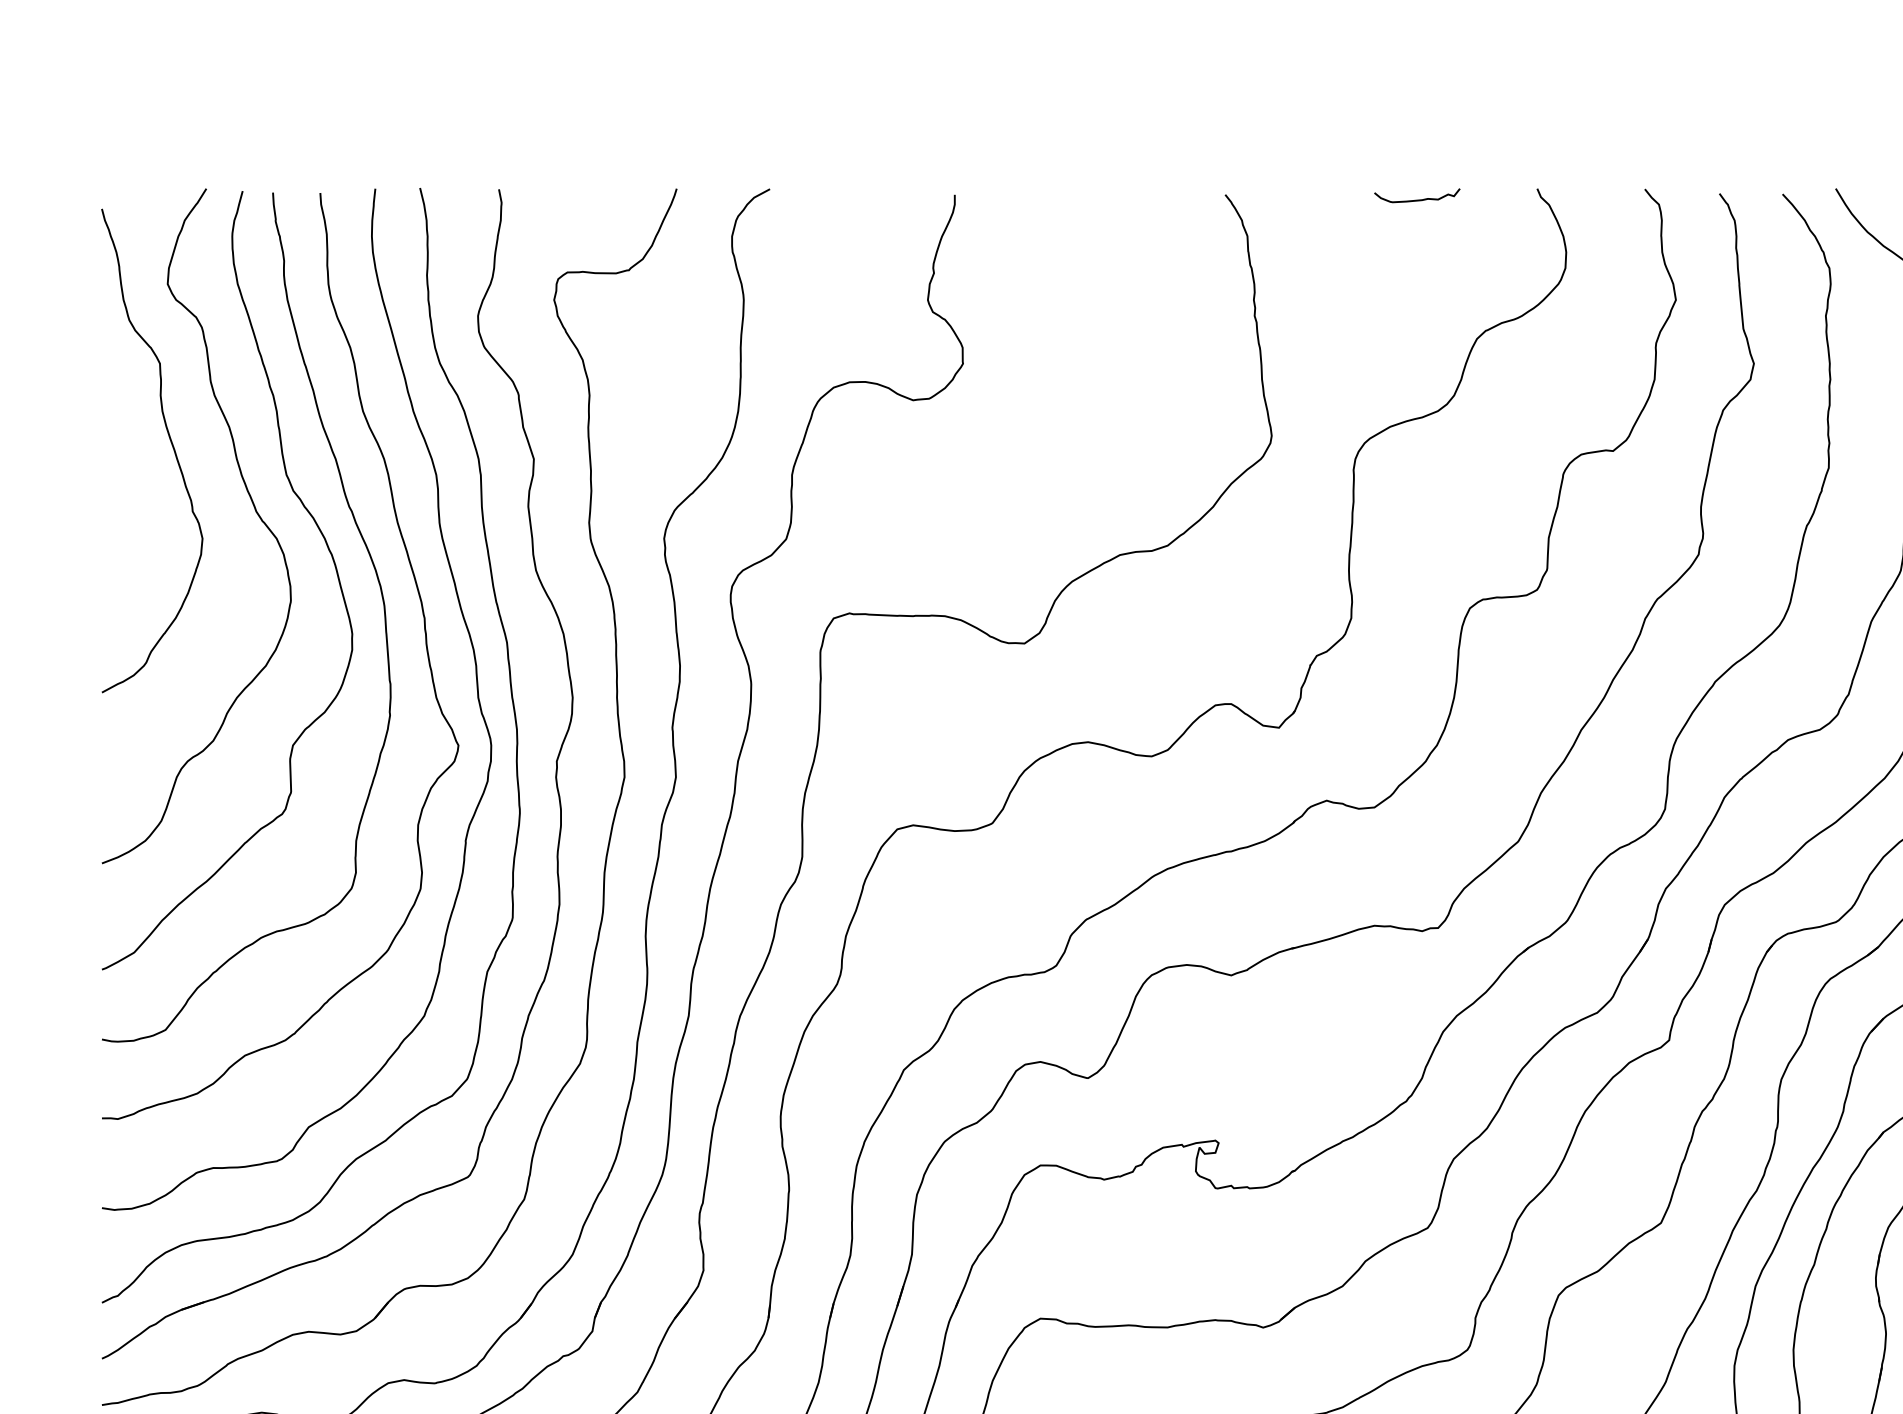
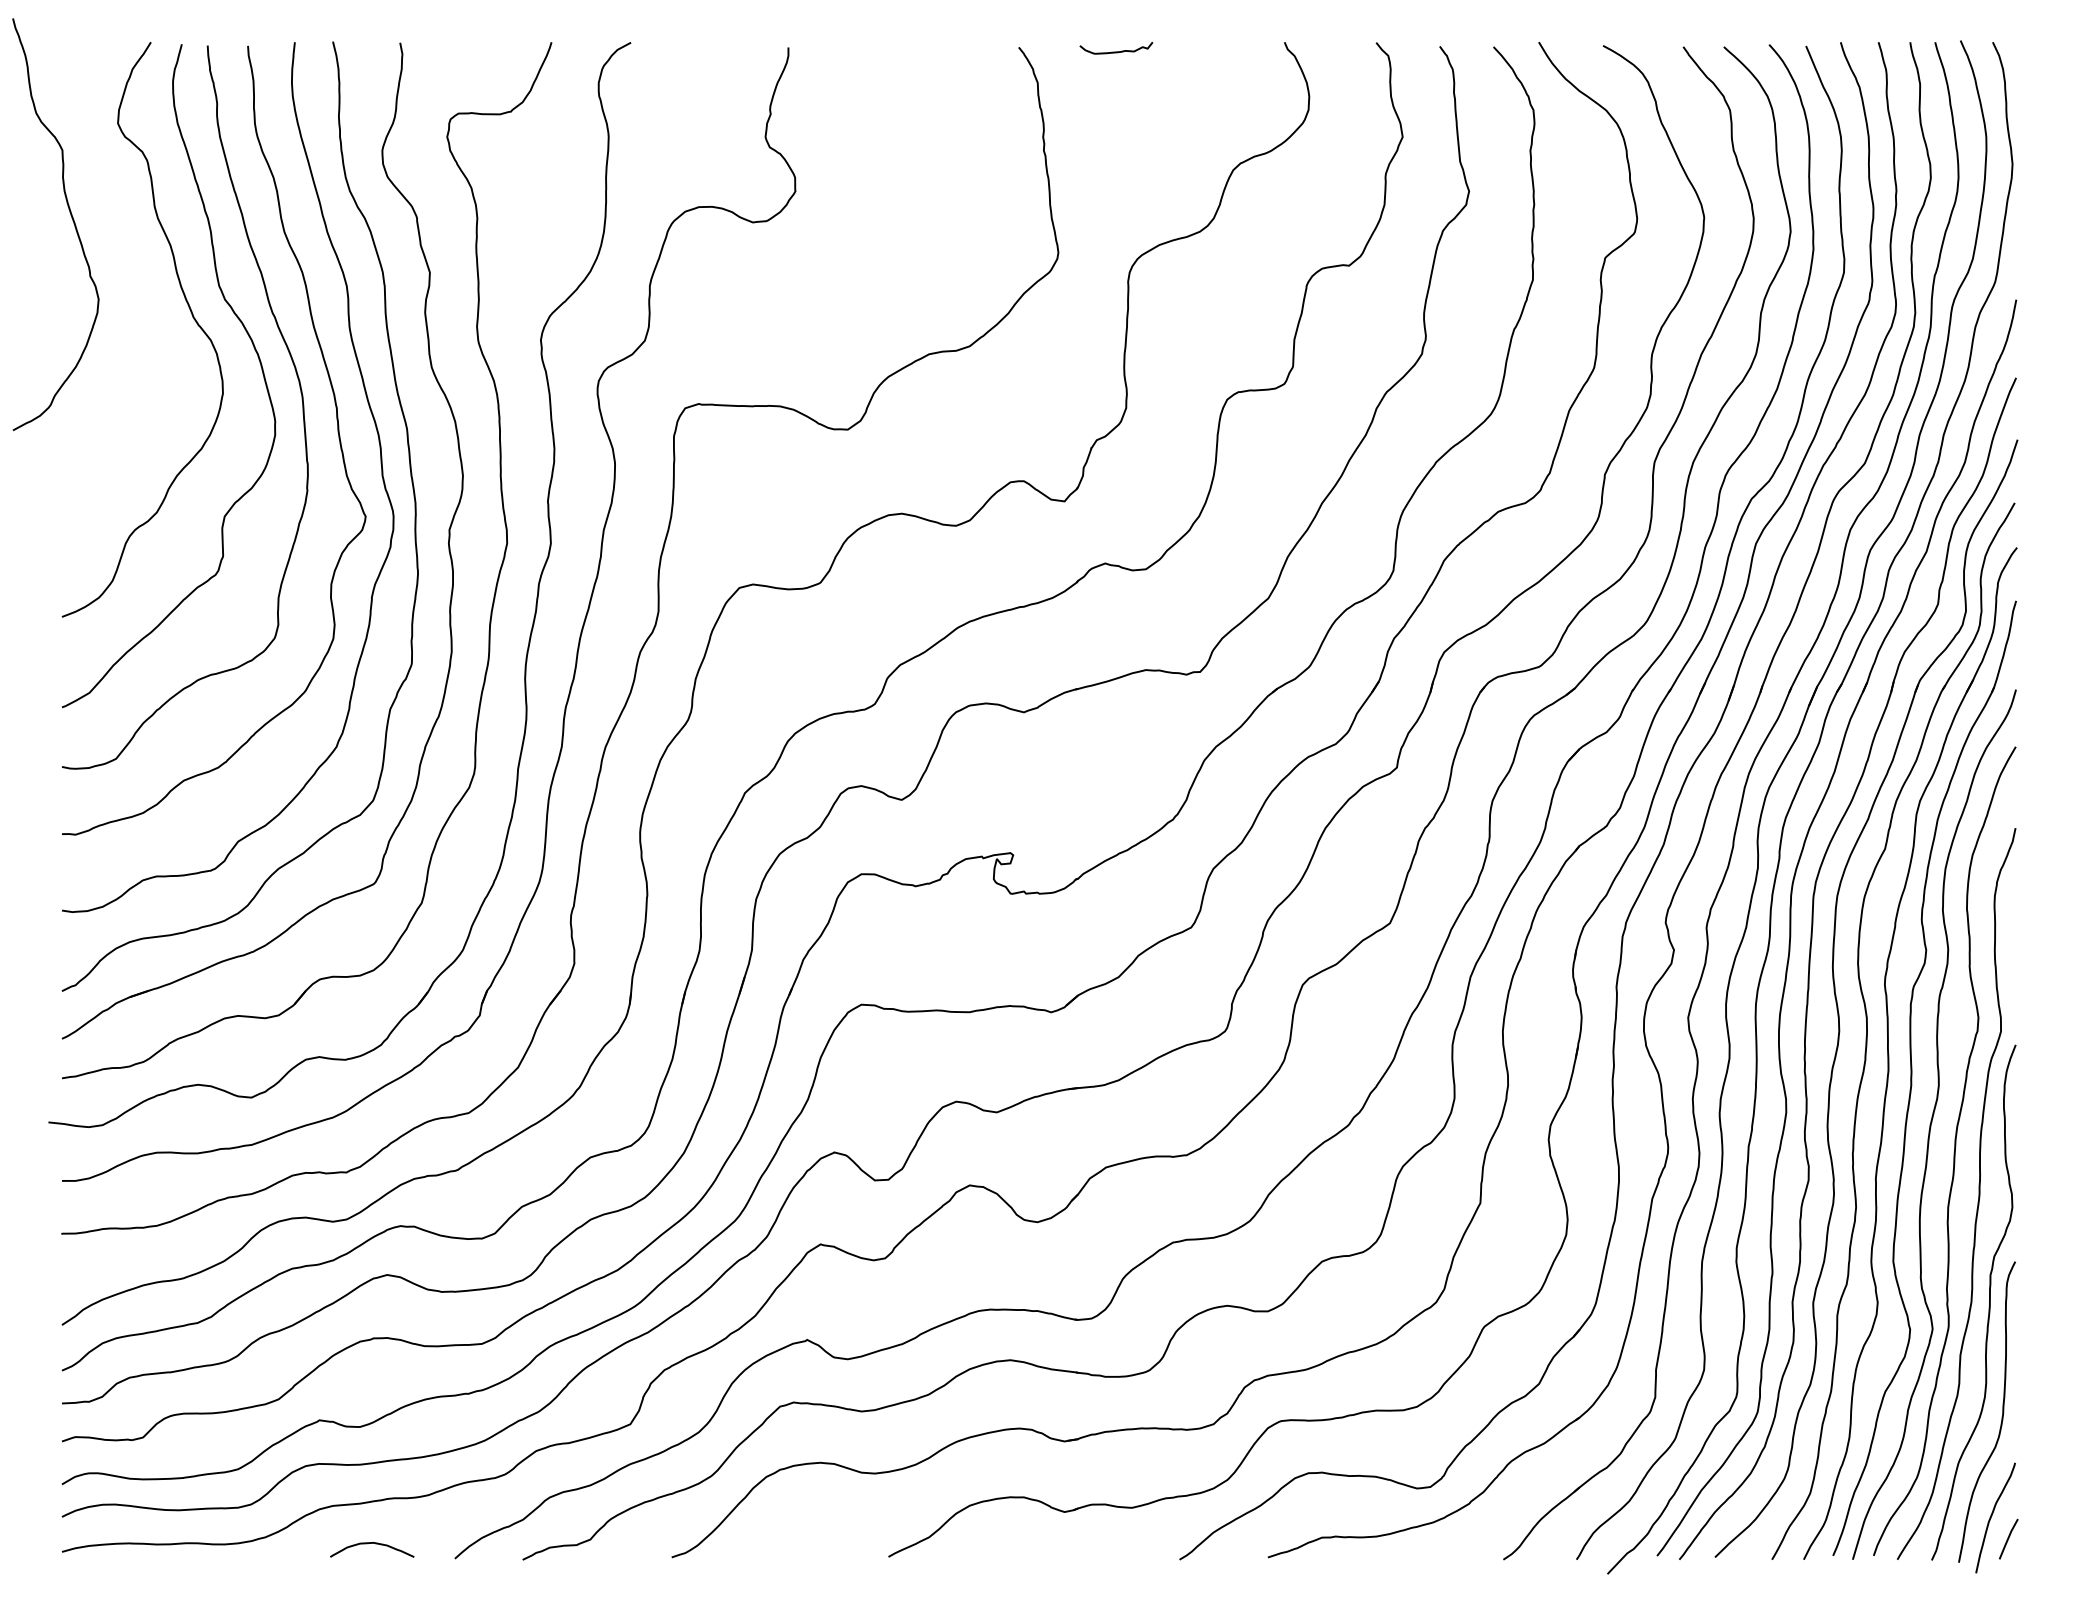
curve: (1417, 199) -> (1116, 51), moved
curve: (170, 443) -> (71, 218), moved

